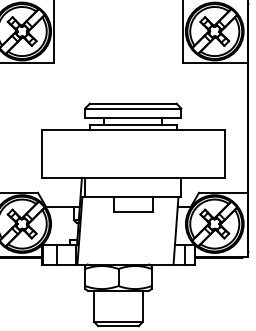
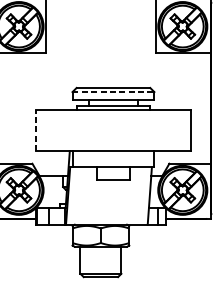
line: (133, 108) -> (113, 92), solid -> dashed
line: (41, 153) -> (35, 130), solid -> dashed

